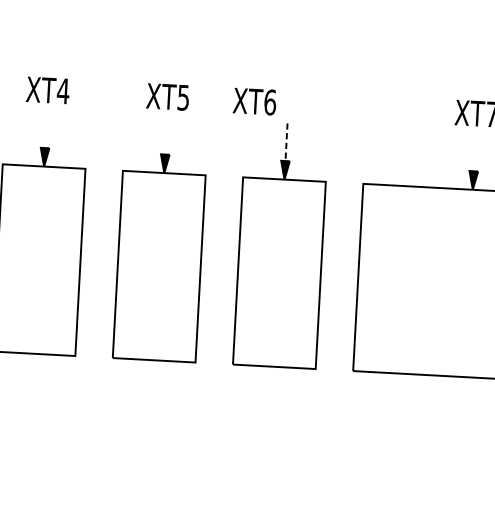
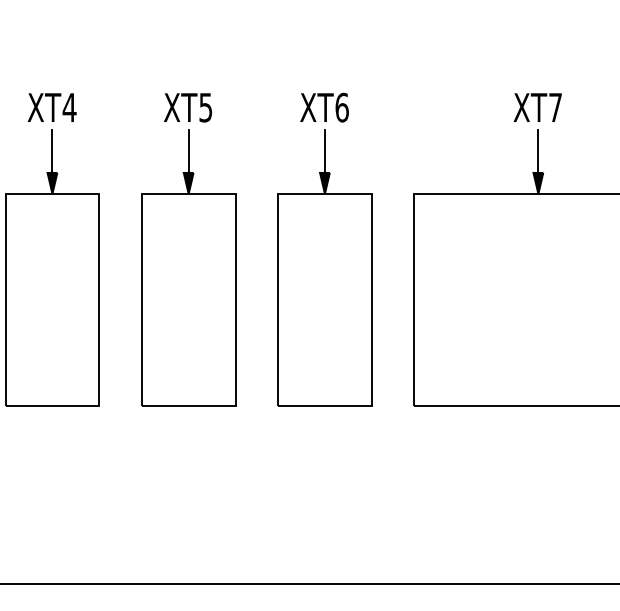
text: (254, 101) -> (324, 107), moved
line: (46, 130) -> (52, 152), added
line: (166, 136) -> (188, 152), added
line: (286, 143) -> (324, 153), dashed -> solid
line: (474, 153) -> (538, 152), added

